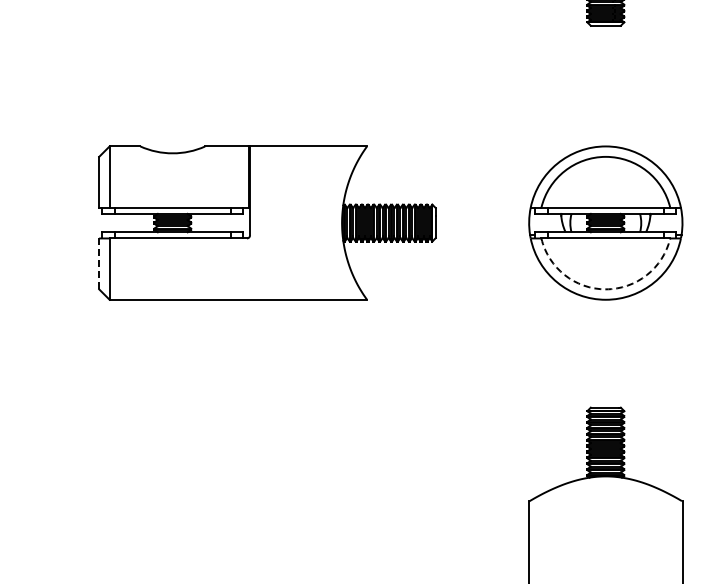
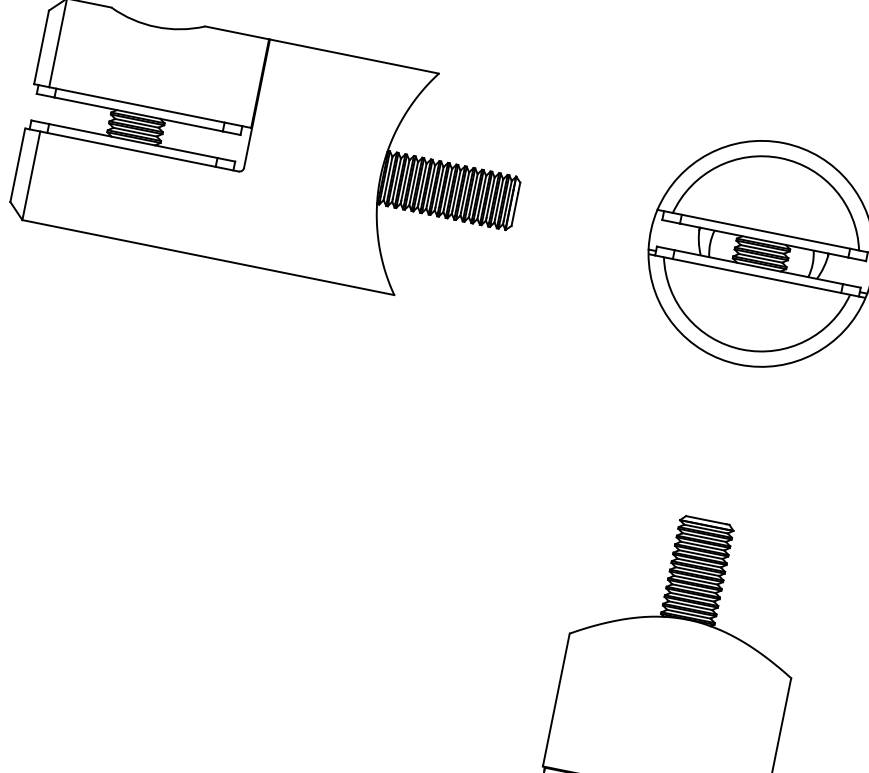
line: (99, 263) -> (18, 164), dashed -> solid
arc: (605, 289) -> (741, 349), dashed -> solid

